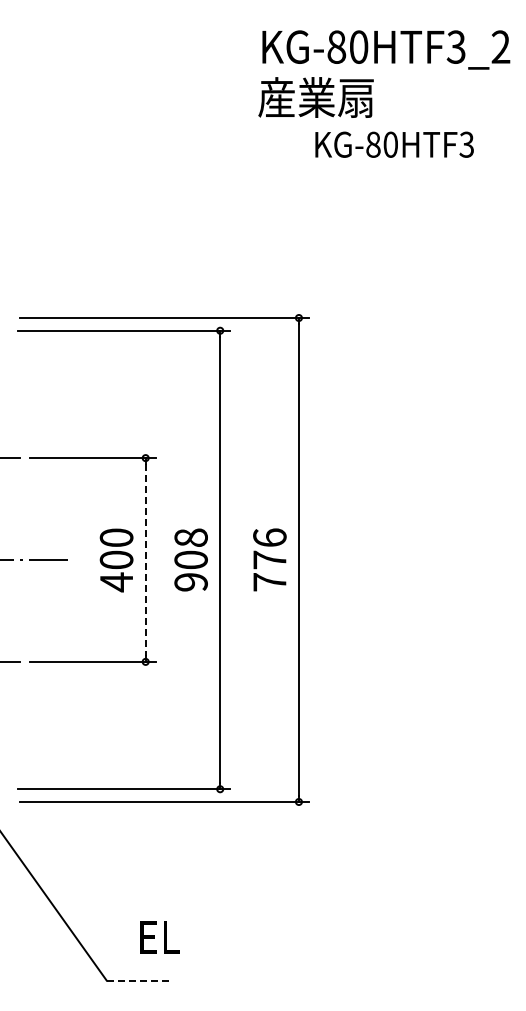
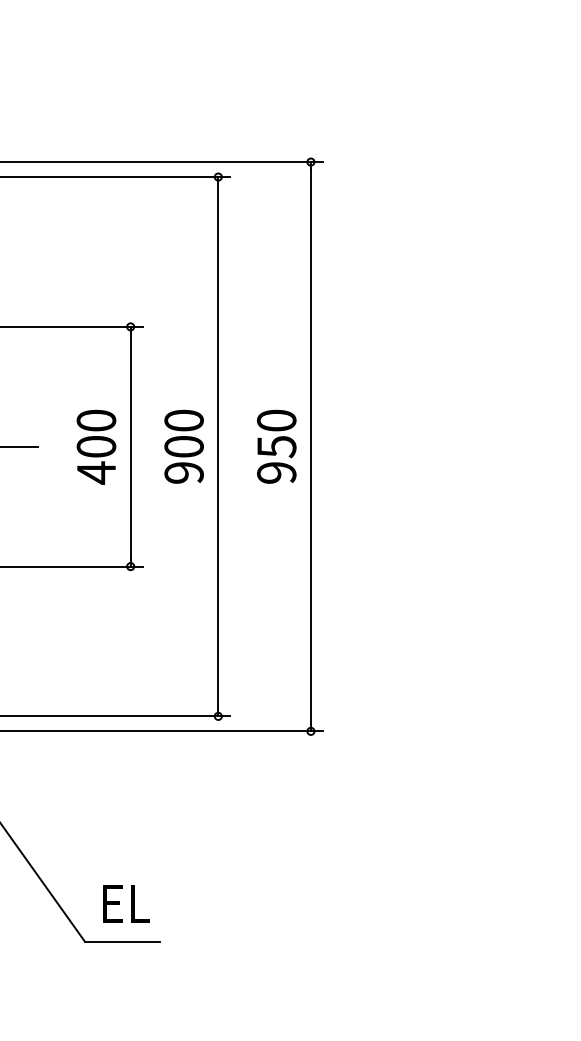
text: (190, 537) -> (183, 420), 908 -> 900
text: (269, 559) -> (276, 446), 776 -> 950
line: (145, 560) -> (130, 447), dashed -> solid
text: (159, 937) -> (125, 903), moved
line: (138, 980) -> (122, 941), dashed -> solid

